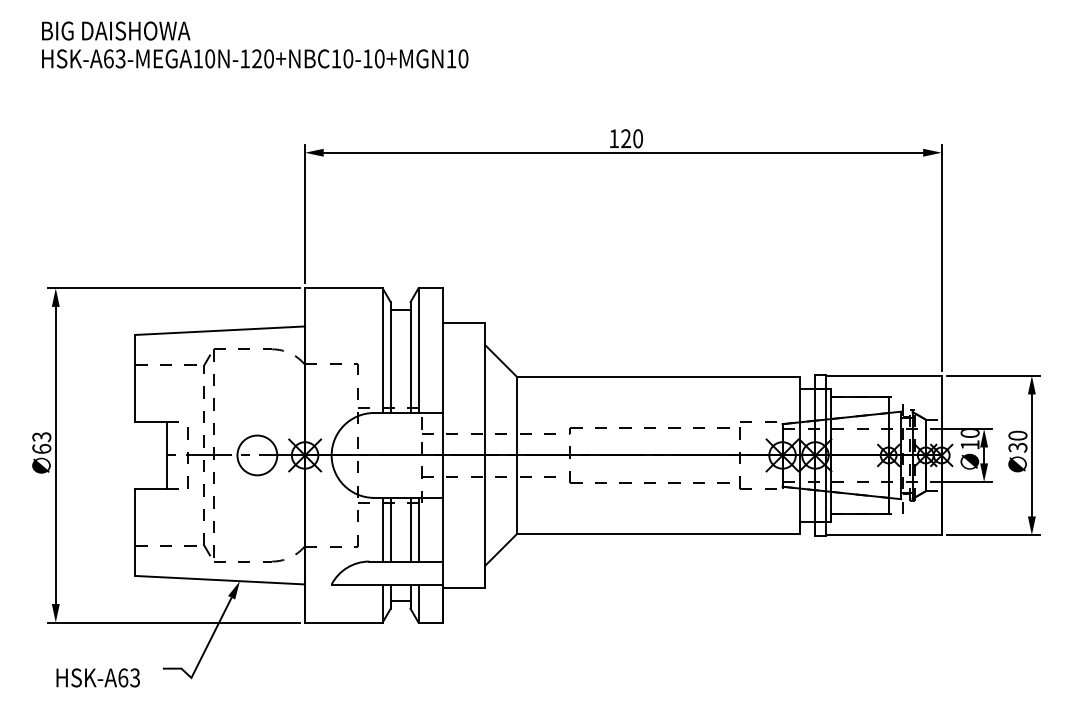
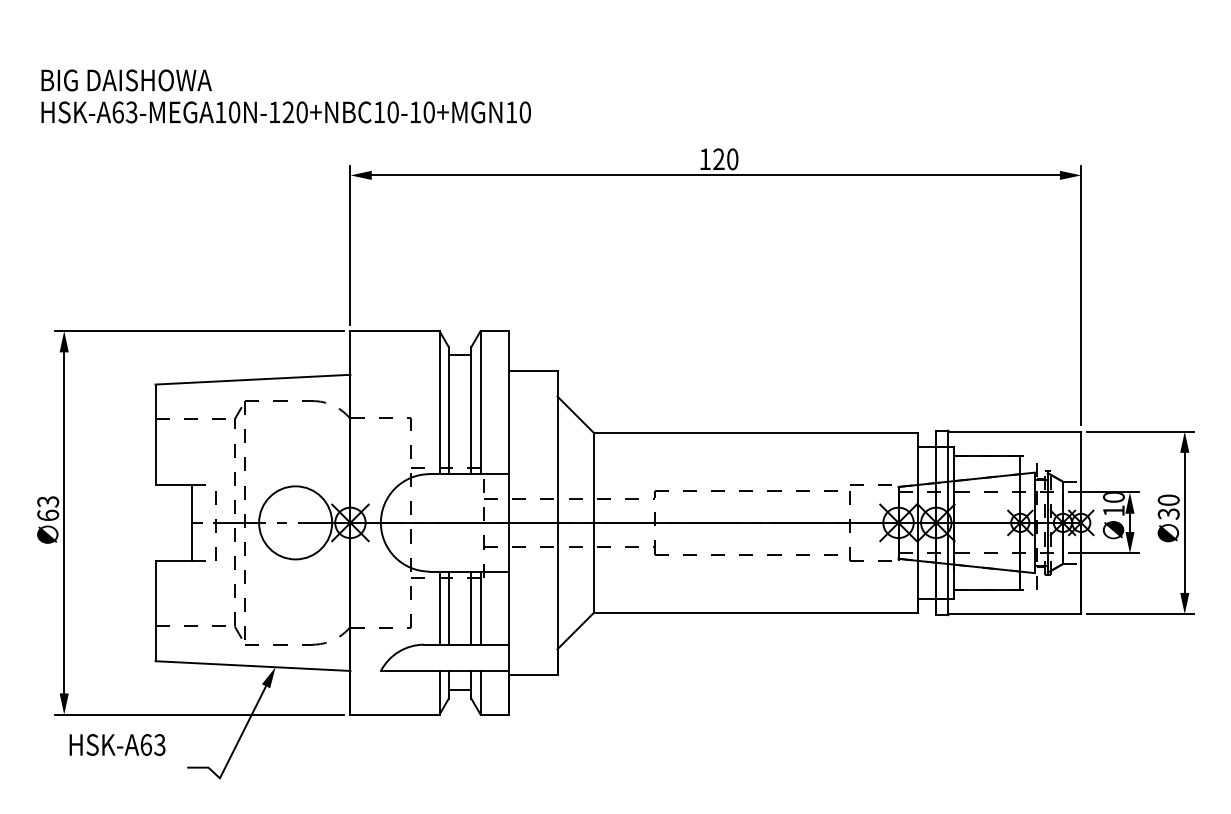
text: (255, 44) -> (286, 95), moved
circle: (257, 455) -> (295, 522), size x1.6
text: (97, 677) -> (116, 744), moved

